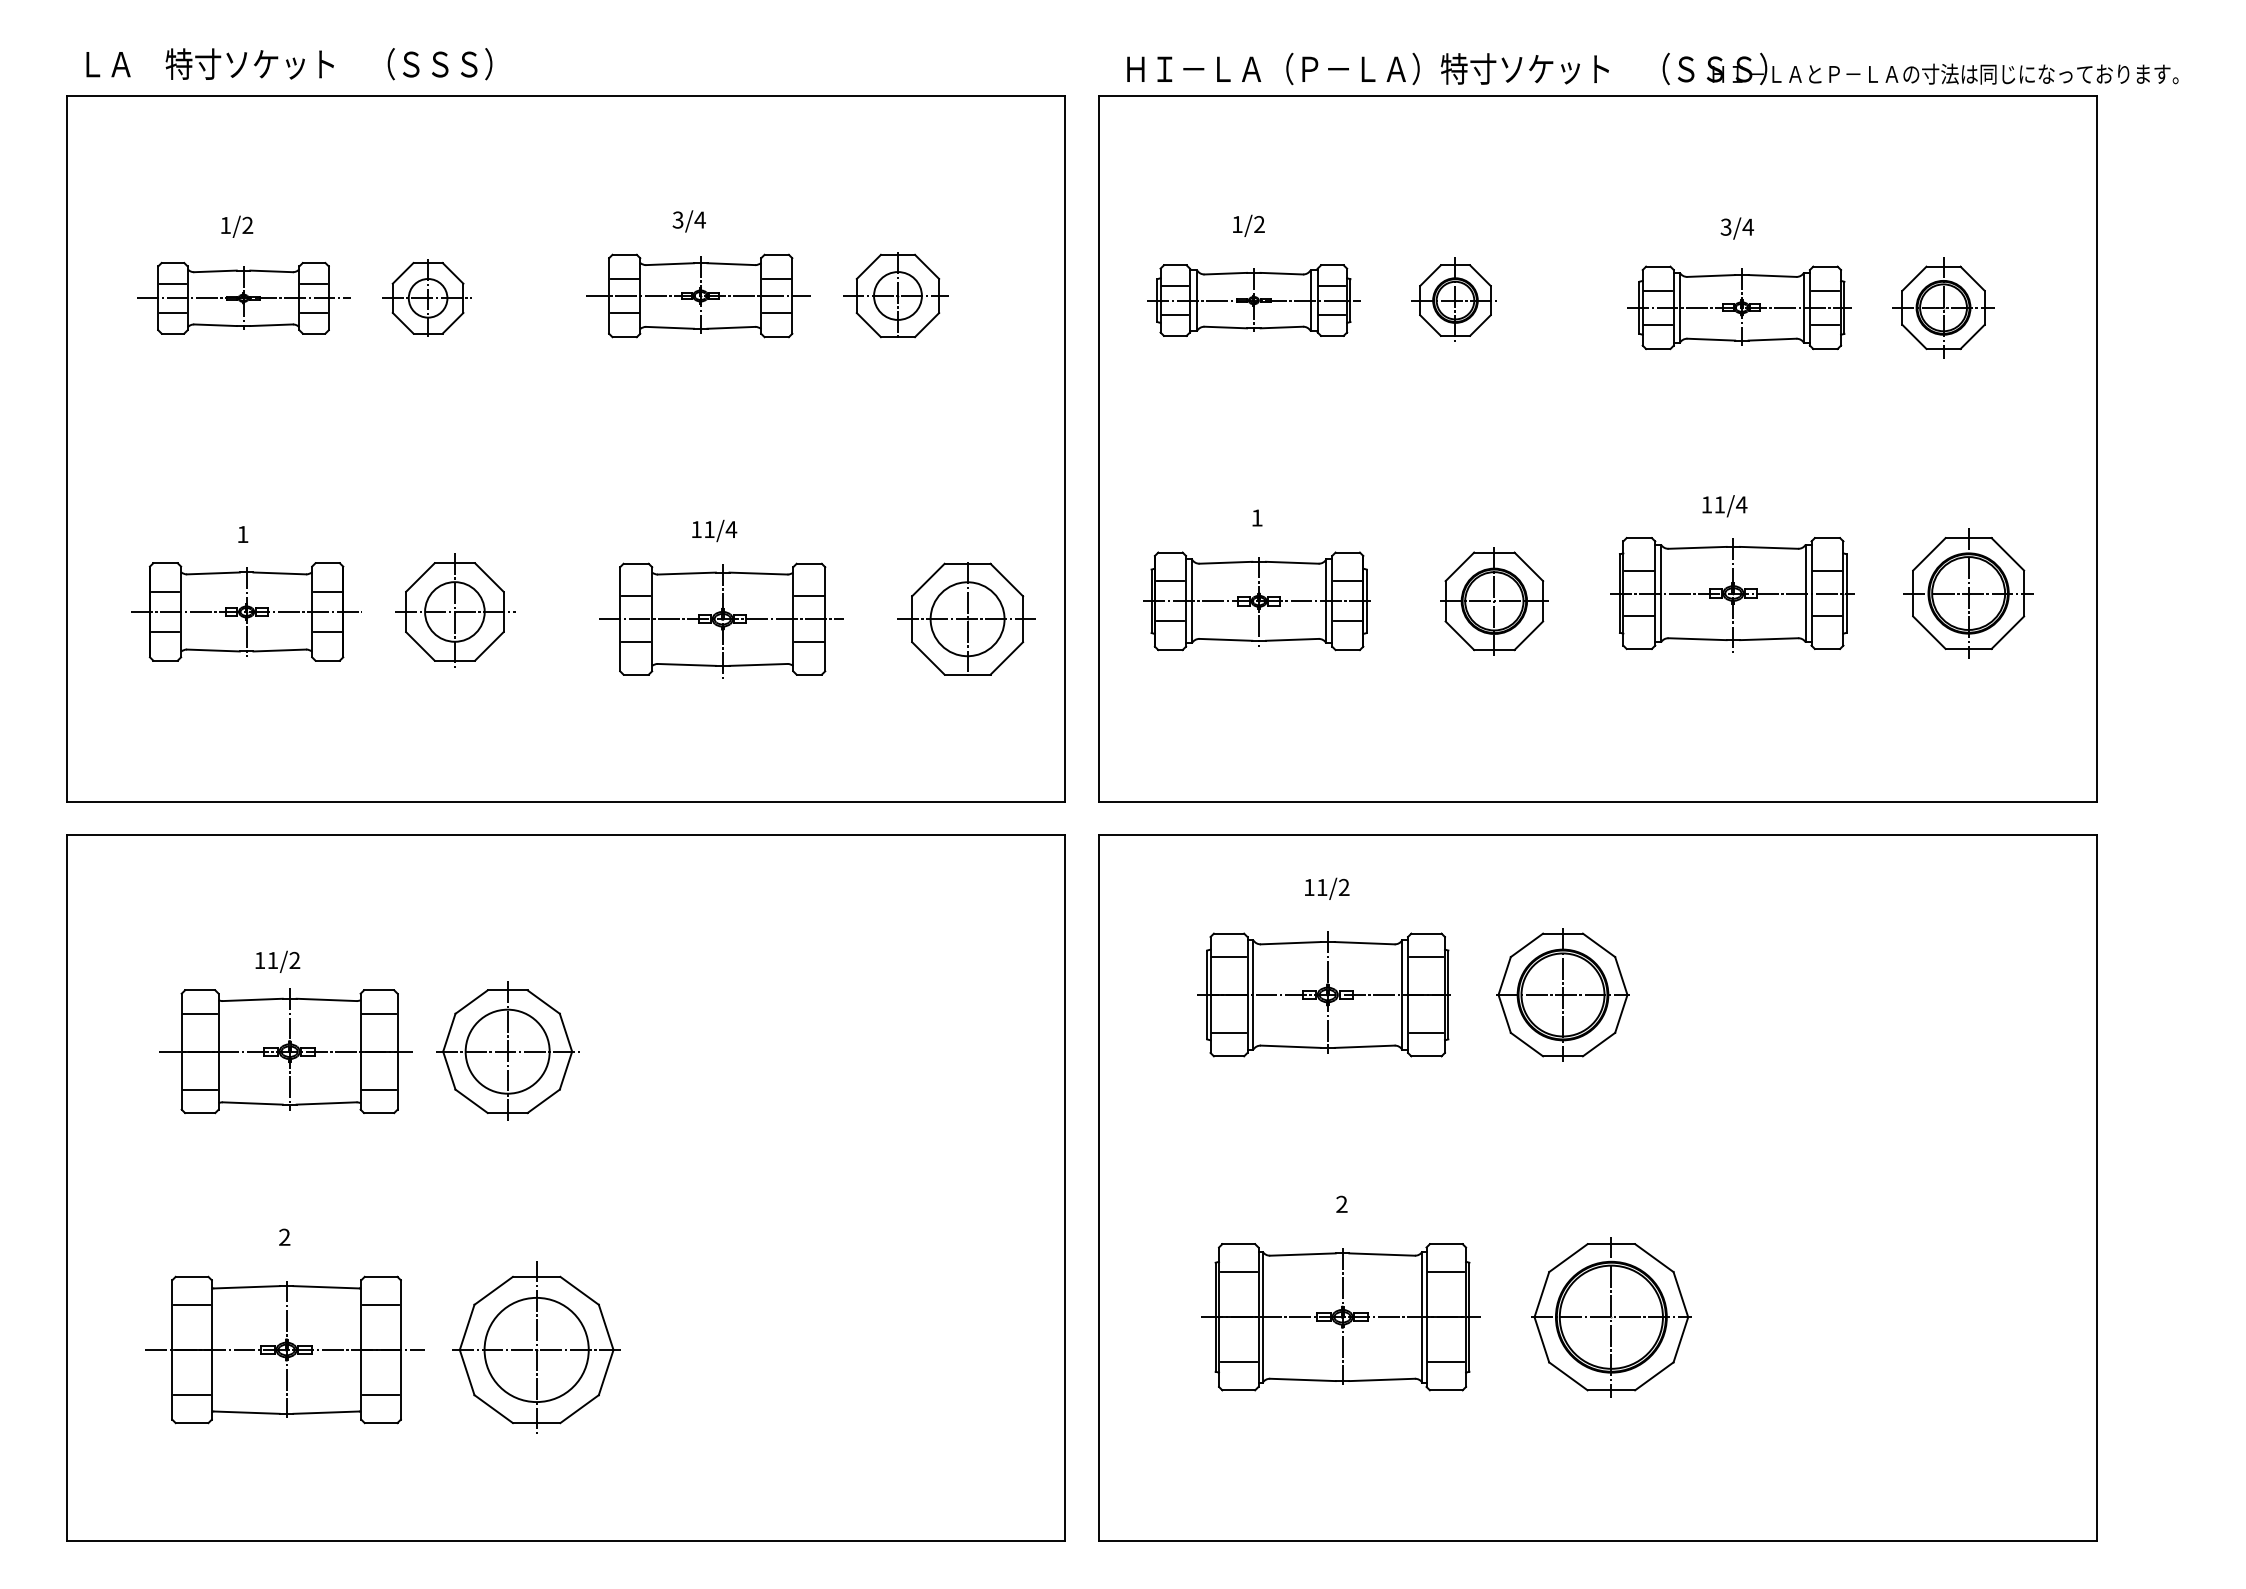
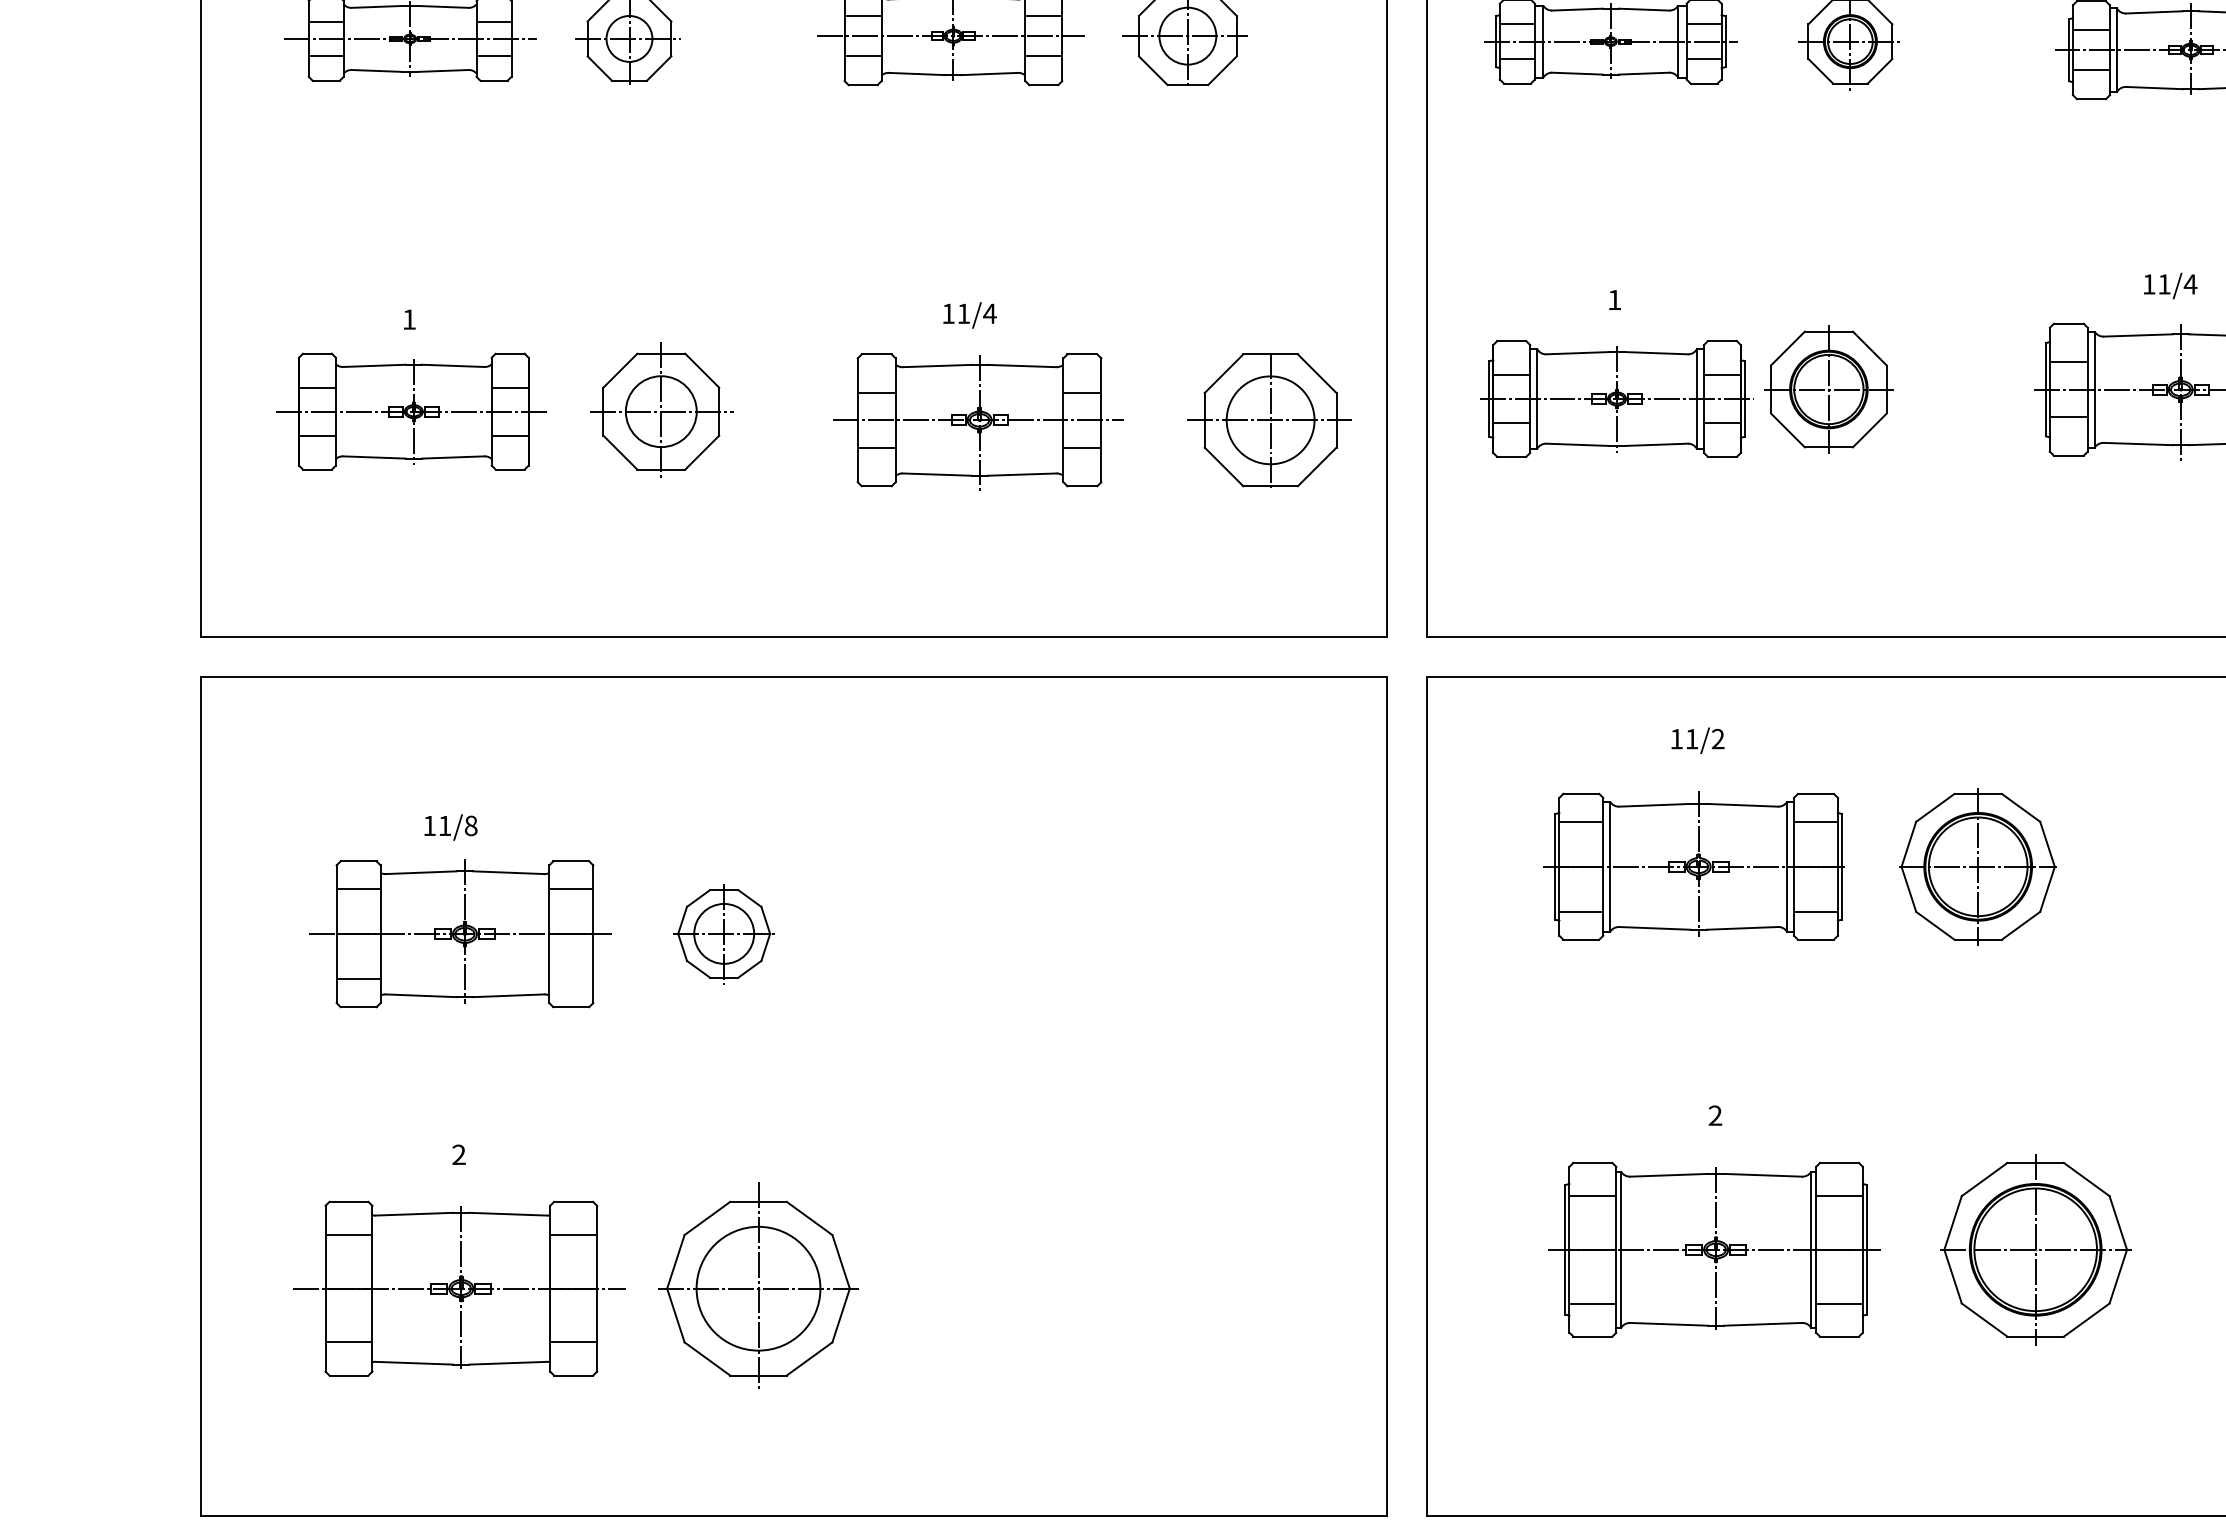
part: (1494, 601) -> (1829, 389), moved
text: (294, 960) -> (470, 825), 11/2 -> 11/8
part: (507, 1050) -> (723, 932), size x0.6
line: (378, 1089) -> (570, 979), removed

